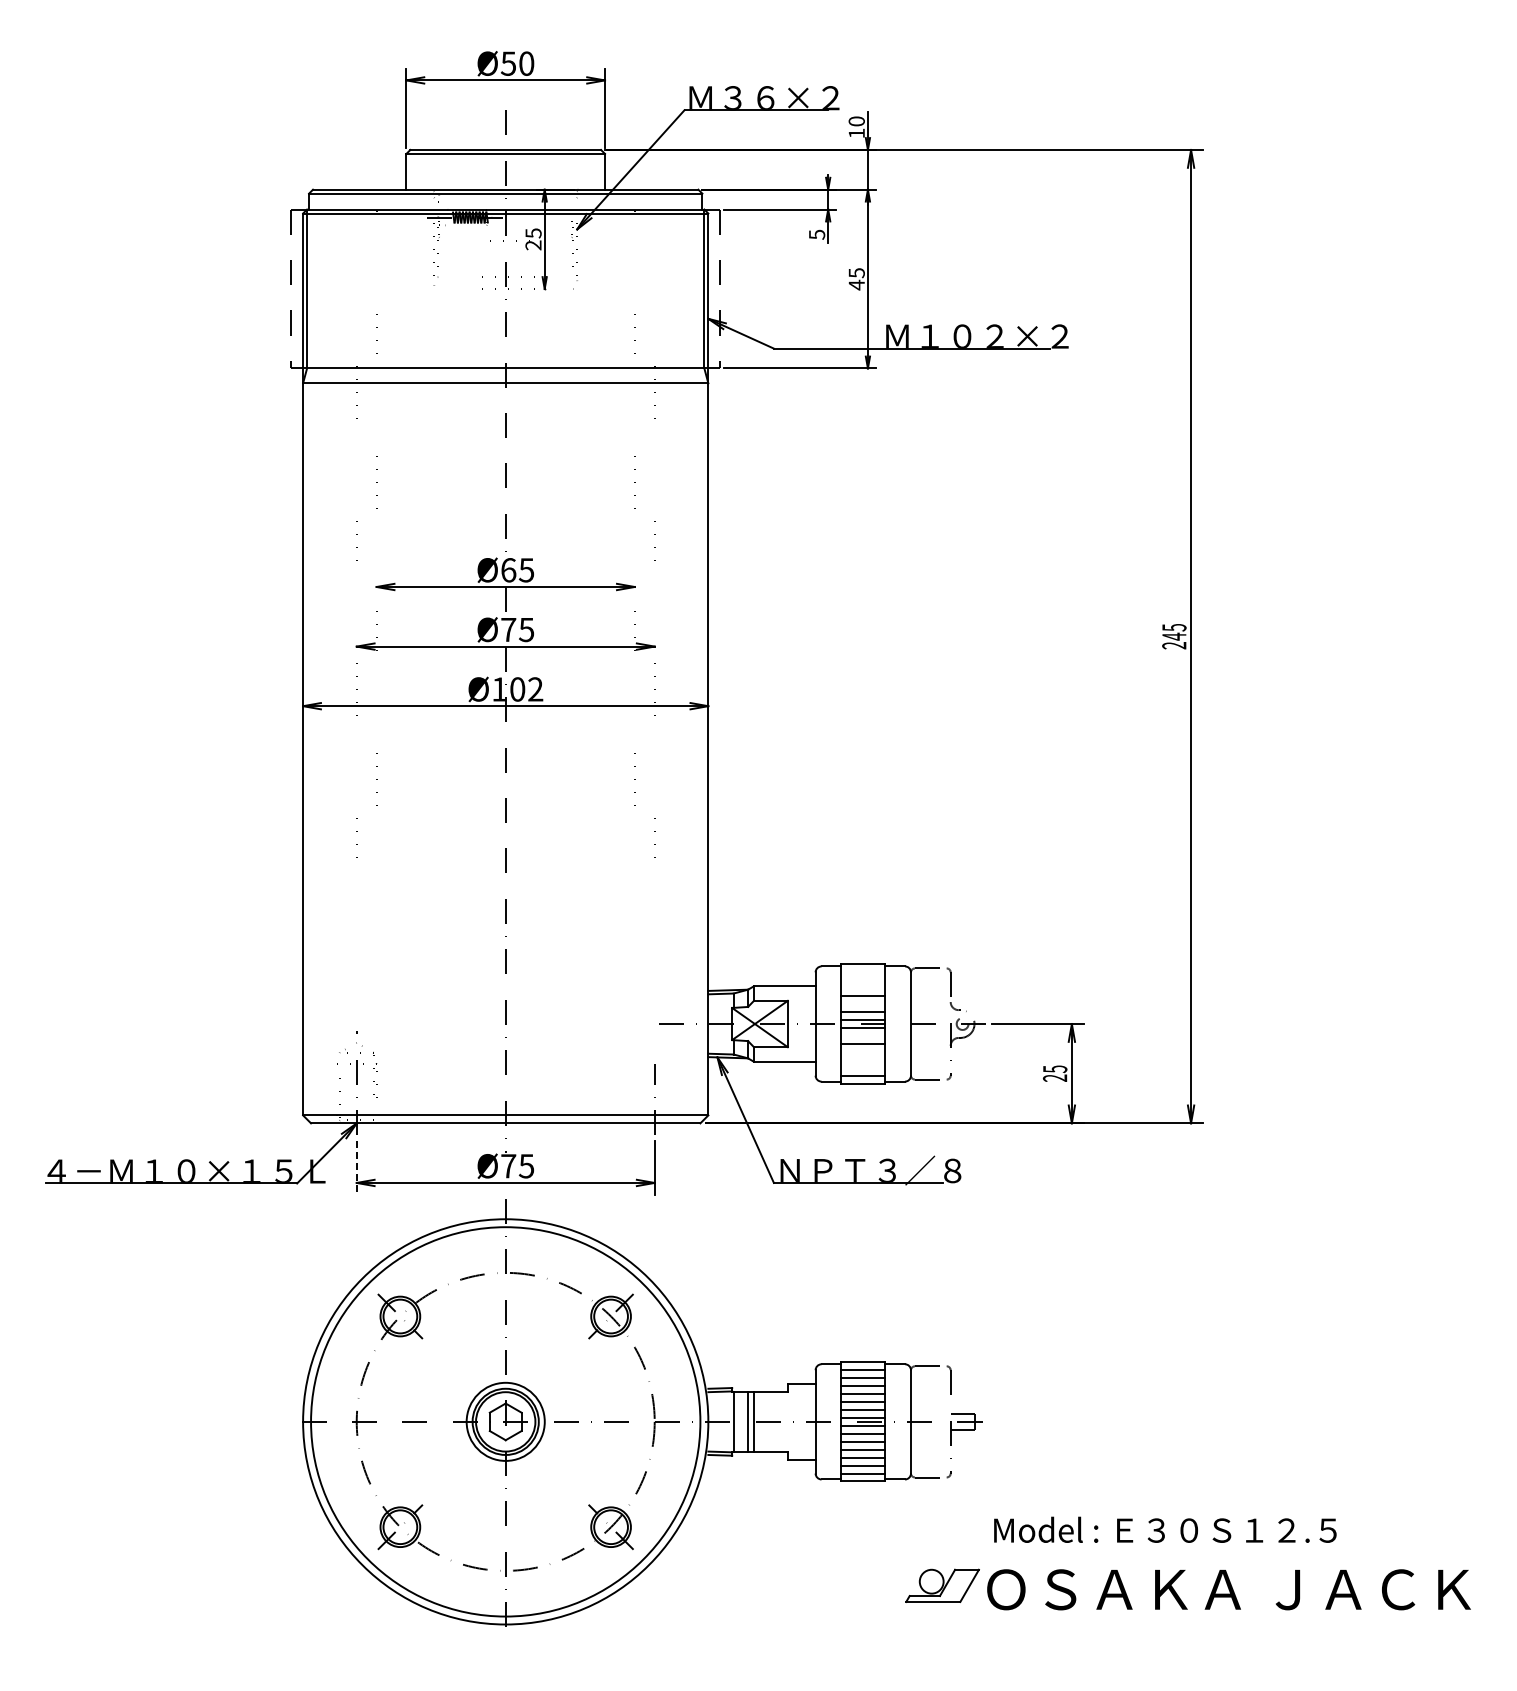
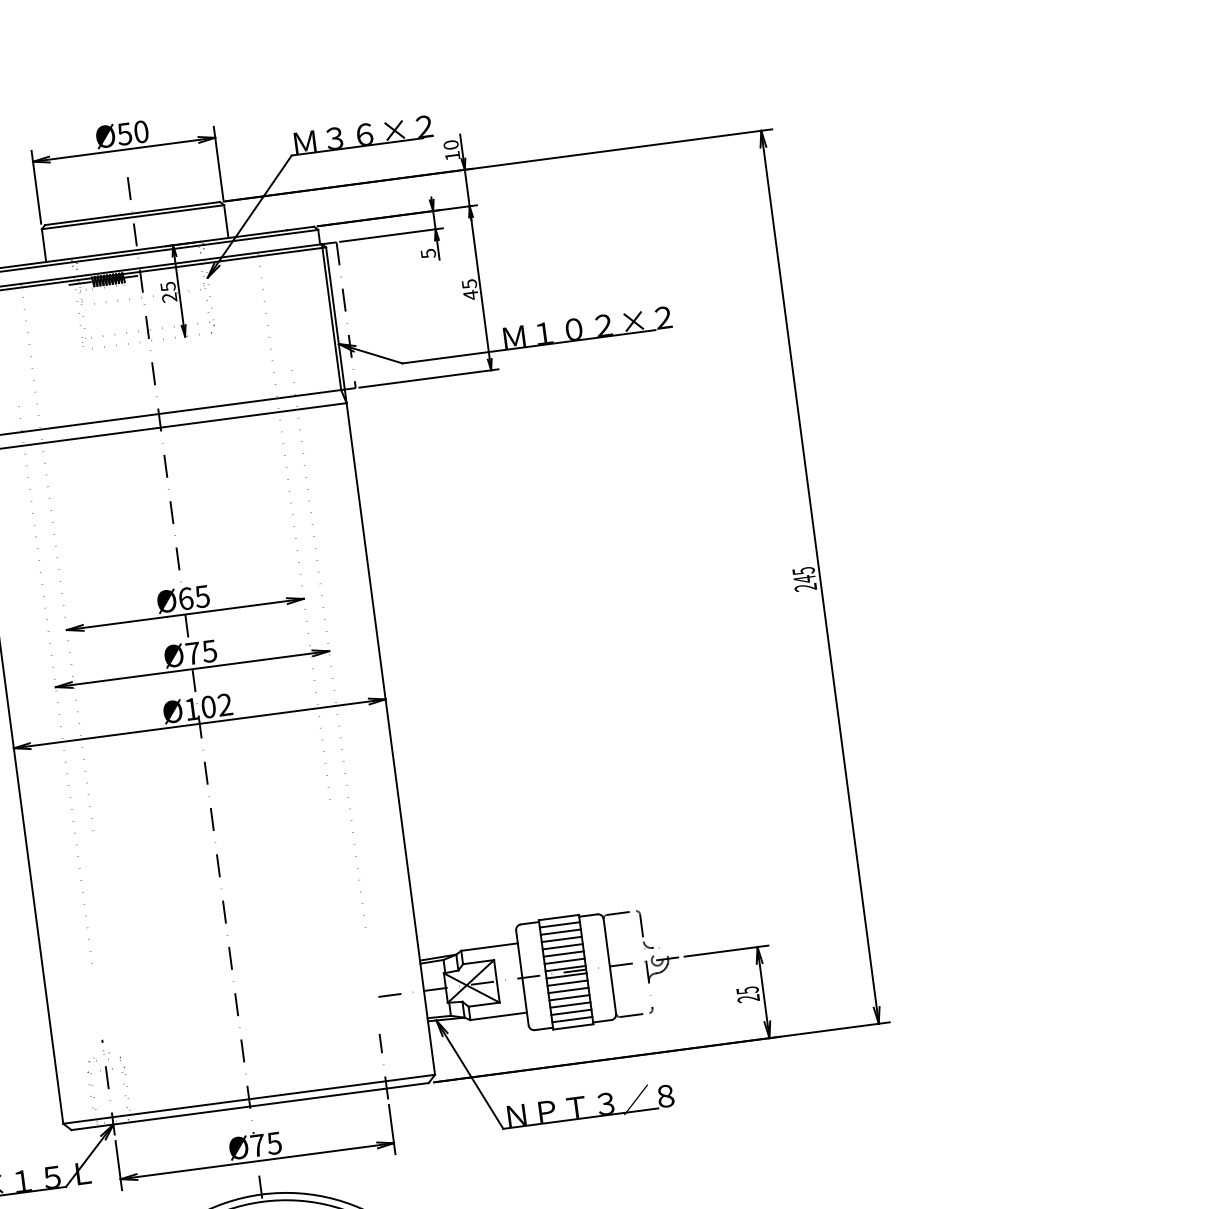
line: (863, 972) -> (560, 924), added
line: (863, 980) -> (561, 932), added
line: (863, 988) -> (562, 939), added
line: (863, 1004) -> (563, 954), added
line: (863, 1035) -> (567, 982), added
line: (863, 1051) -> (569, 997), added
line: (863, 1059) -> (570, 1004), added
line: (863, 1067) -> (571, 1012), added
line: (356, 1168) -> (118, 1165), dashed -> solid

